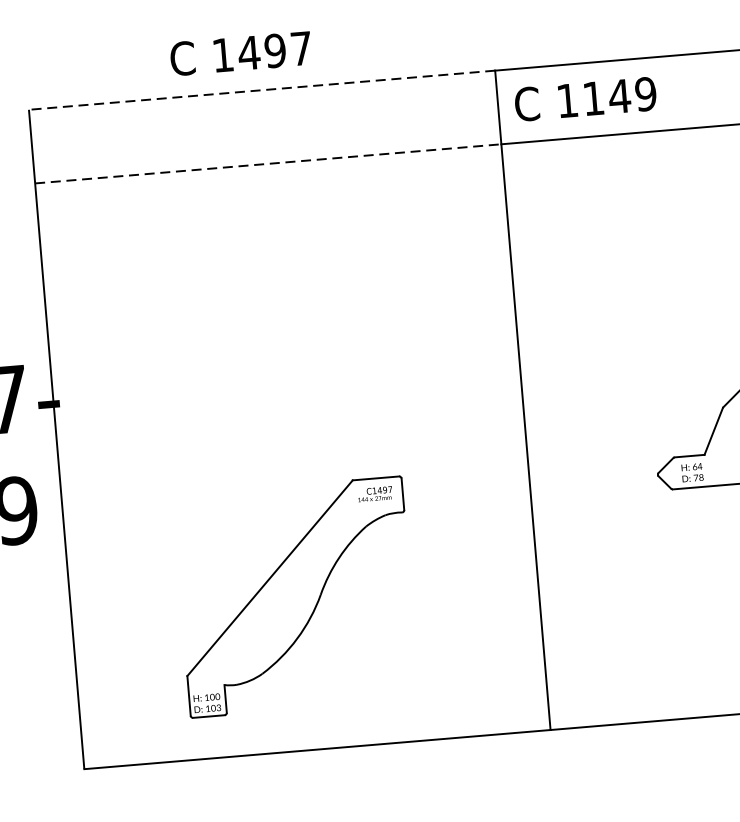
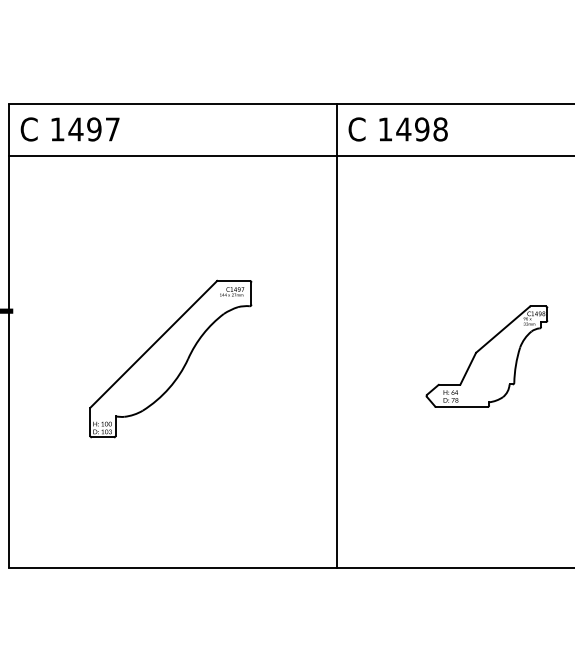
text: (239, 53) -> (69, 129), moved
line: (261, 90) -> (172, 104), dashed -> solid
text: (618, 96) -> (421, 129), 1149 -> 1498
line: (267, 163) -> (172, 155), dashed -> solid
part: (295, 596) -> (170, 358), moved

